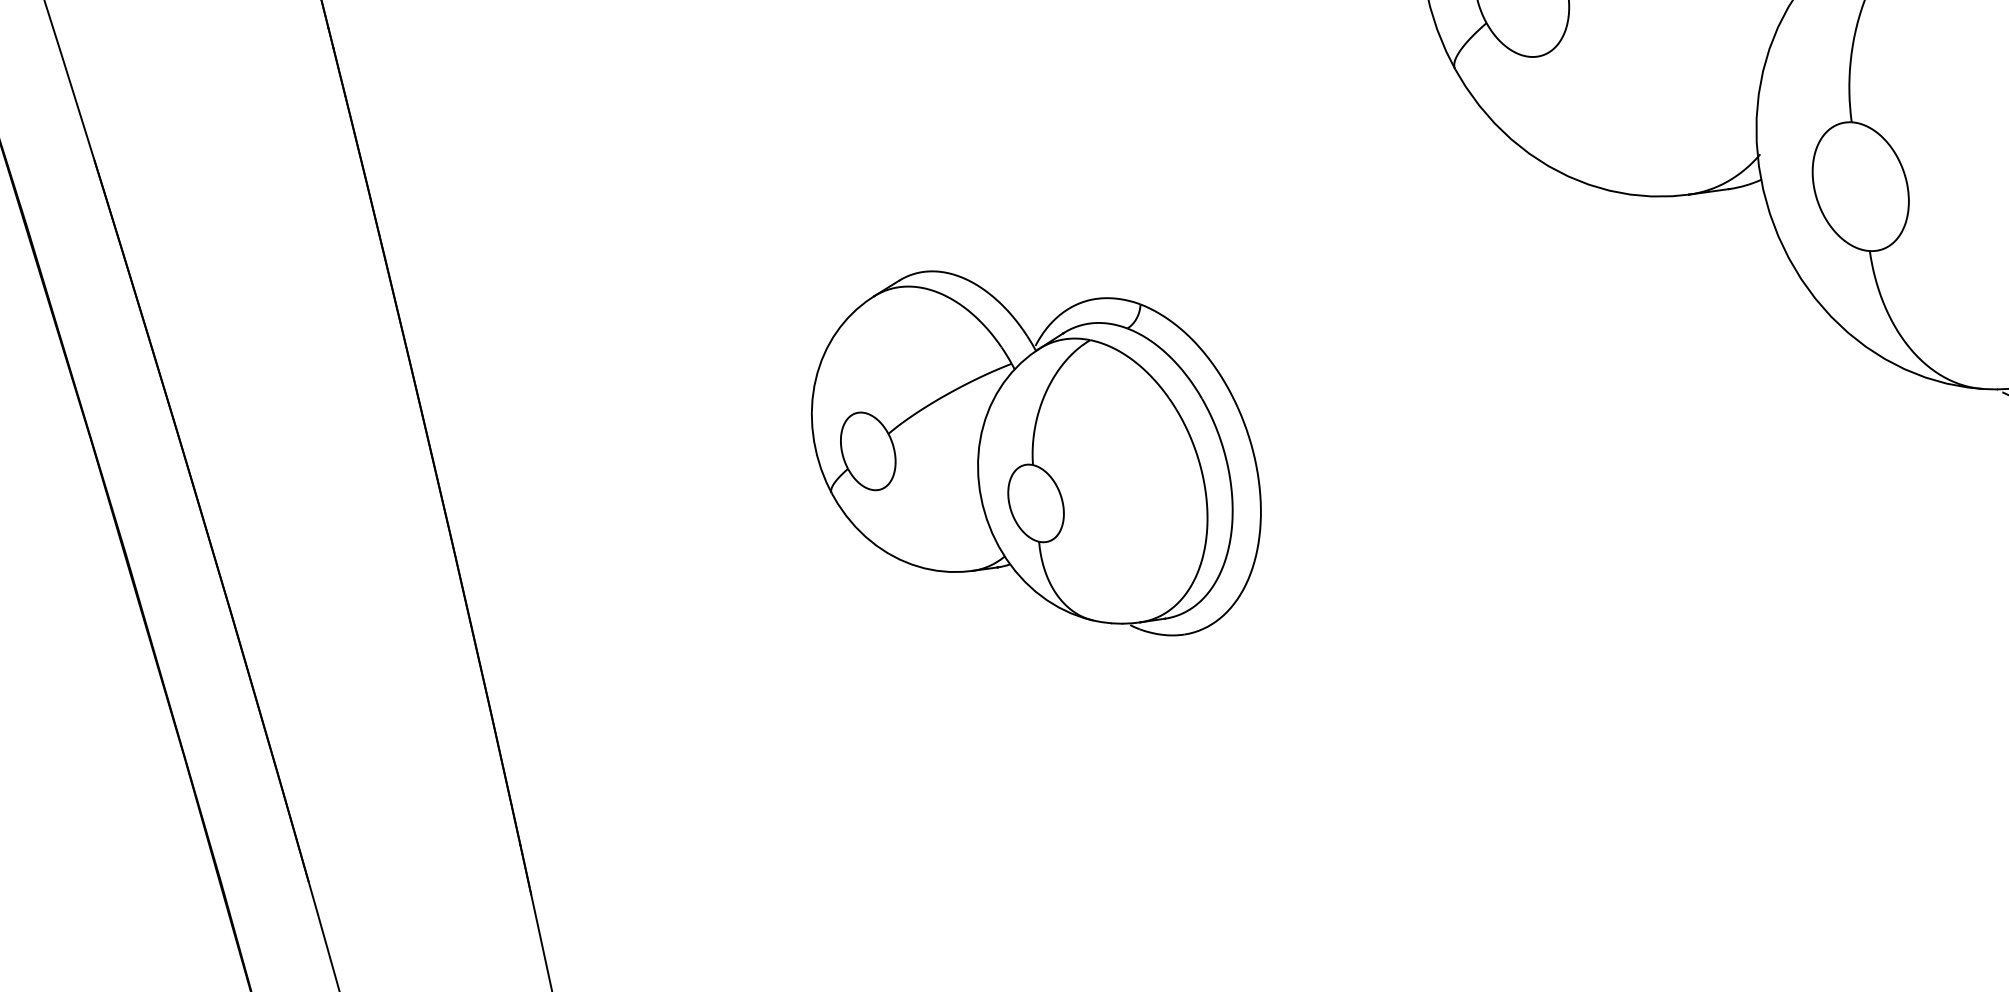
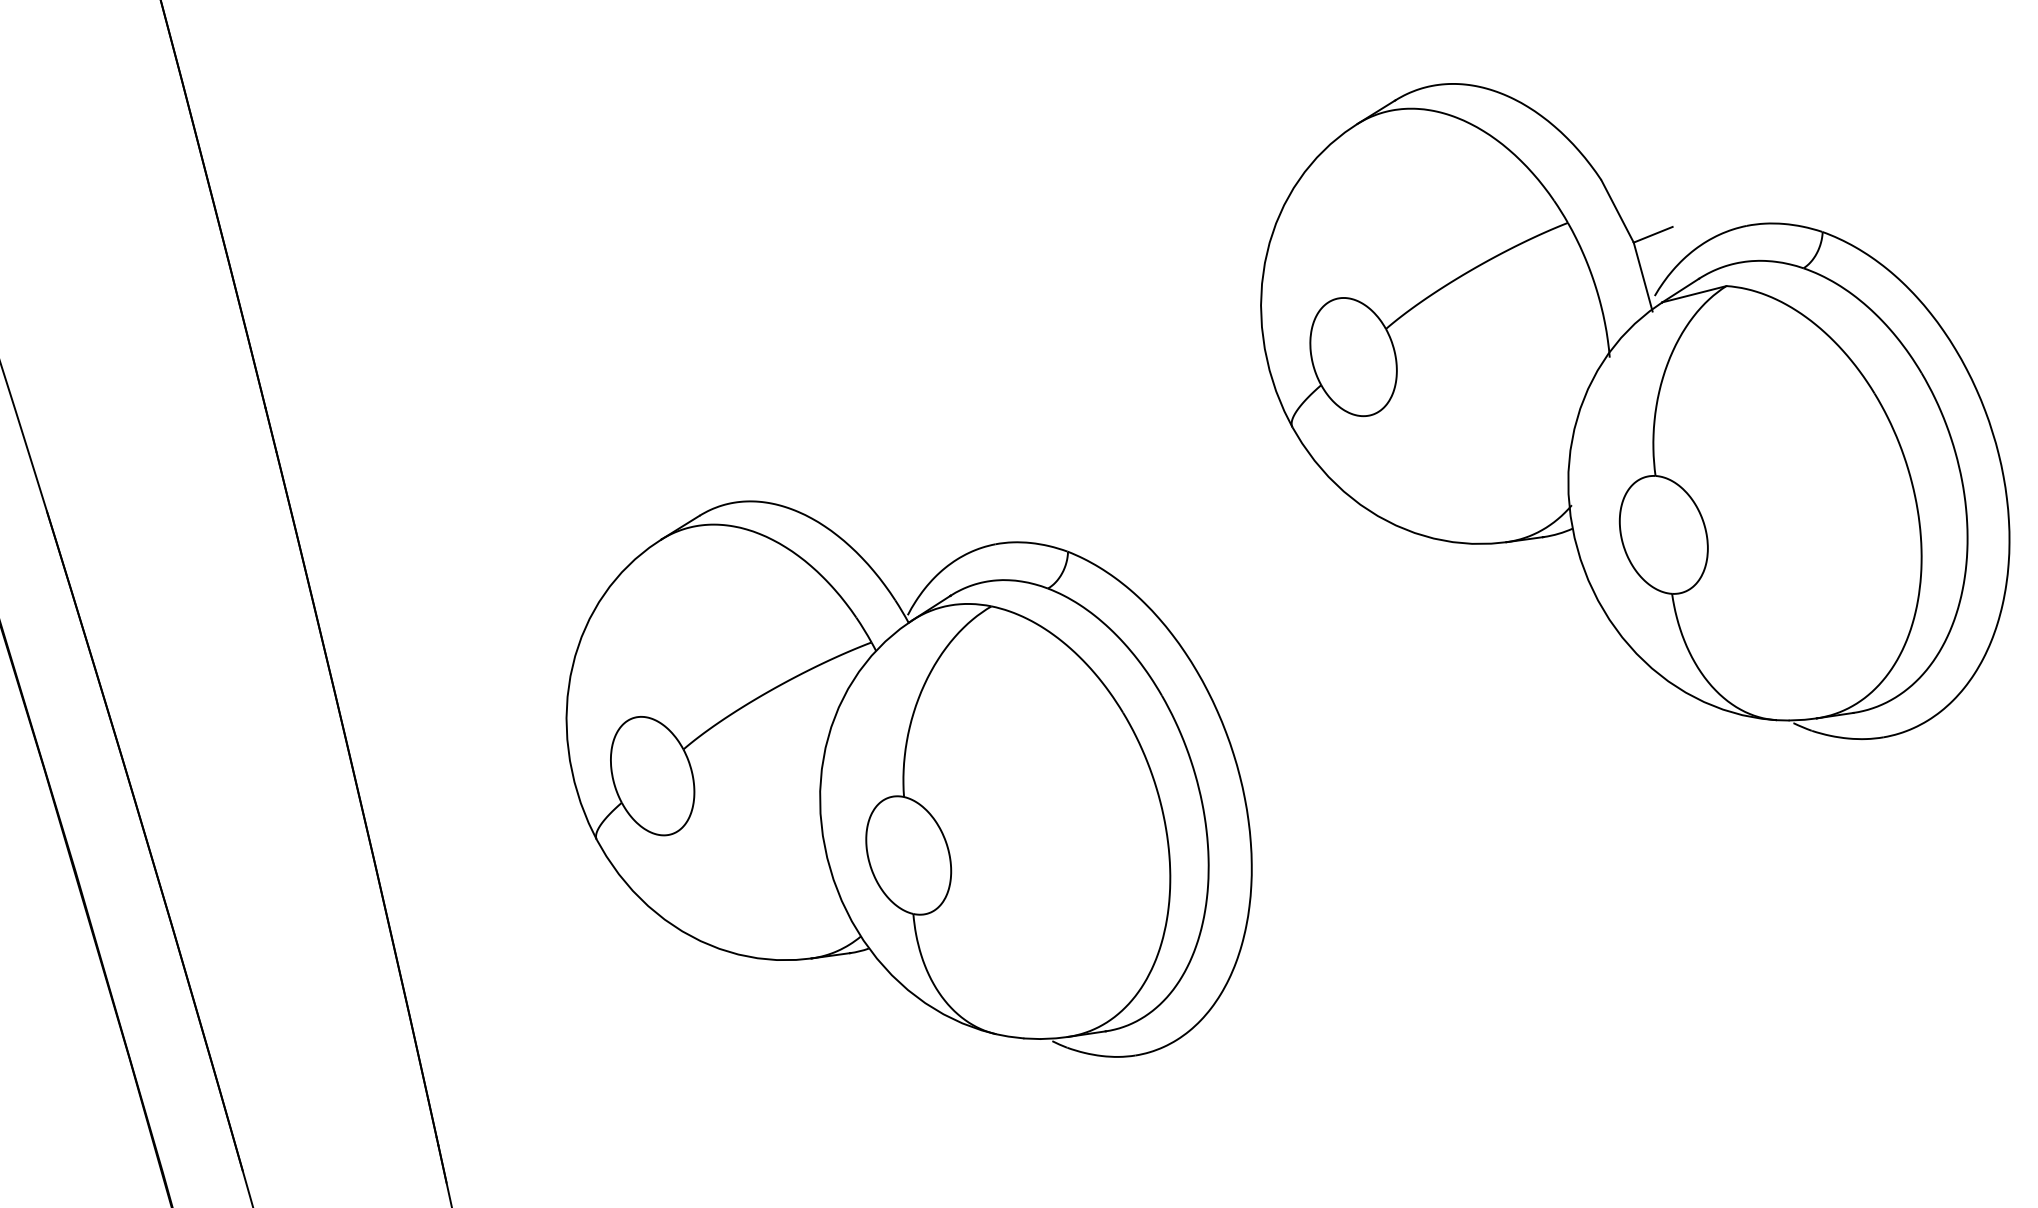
part: (1035, 452) -> (908, 778), size x1.67

